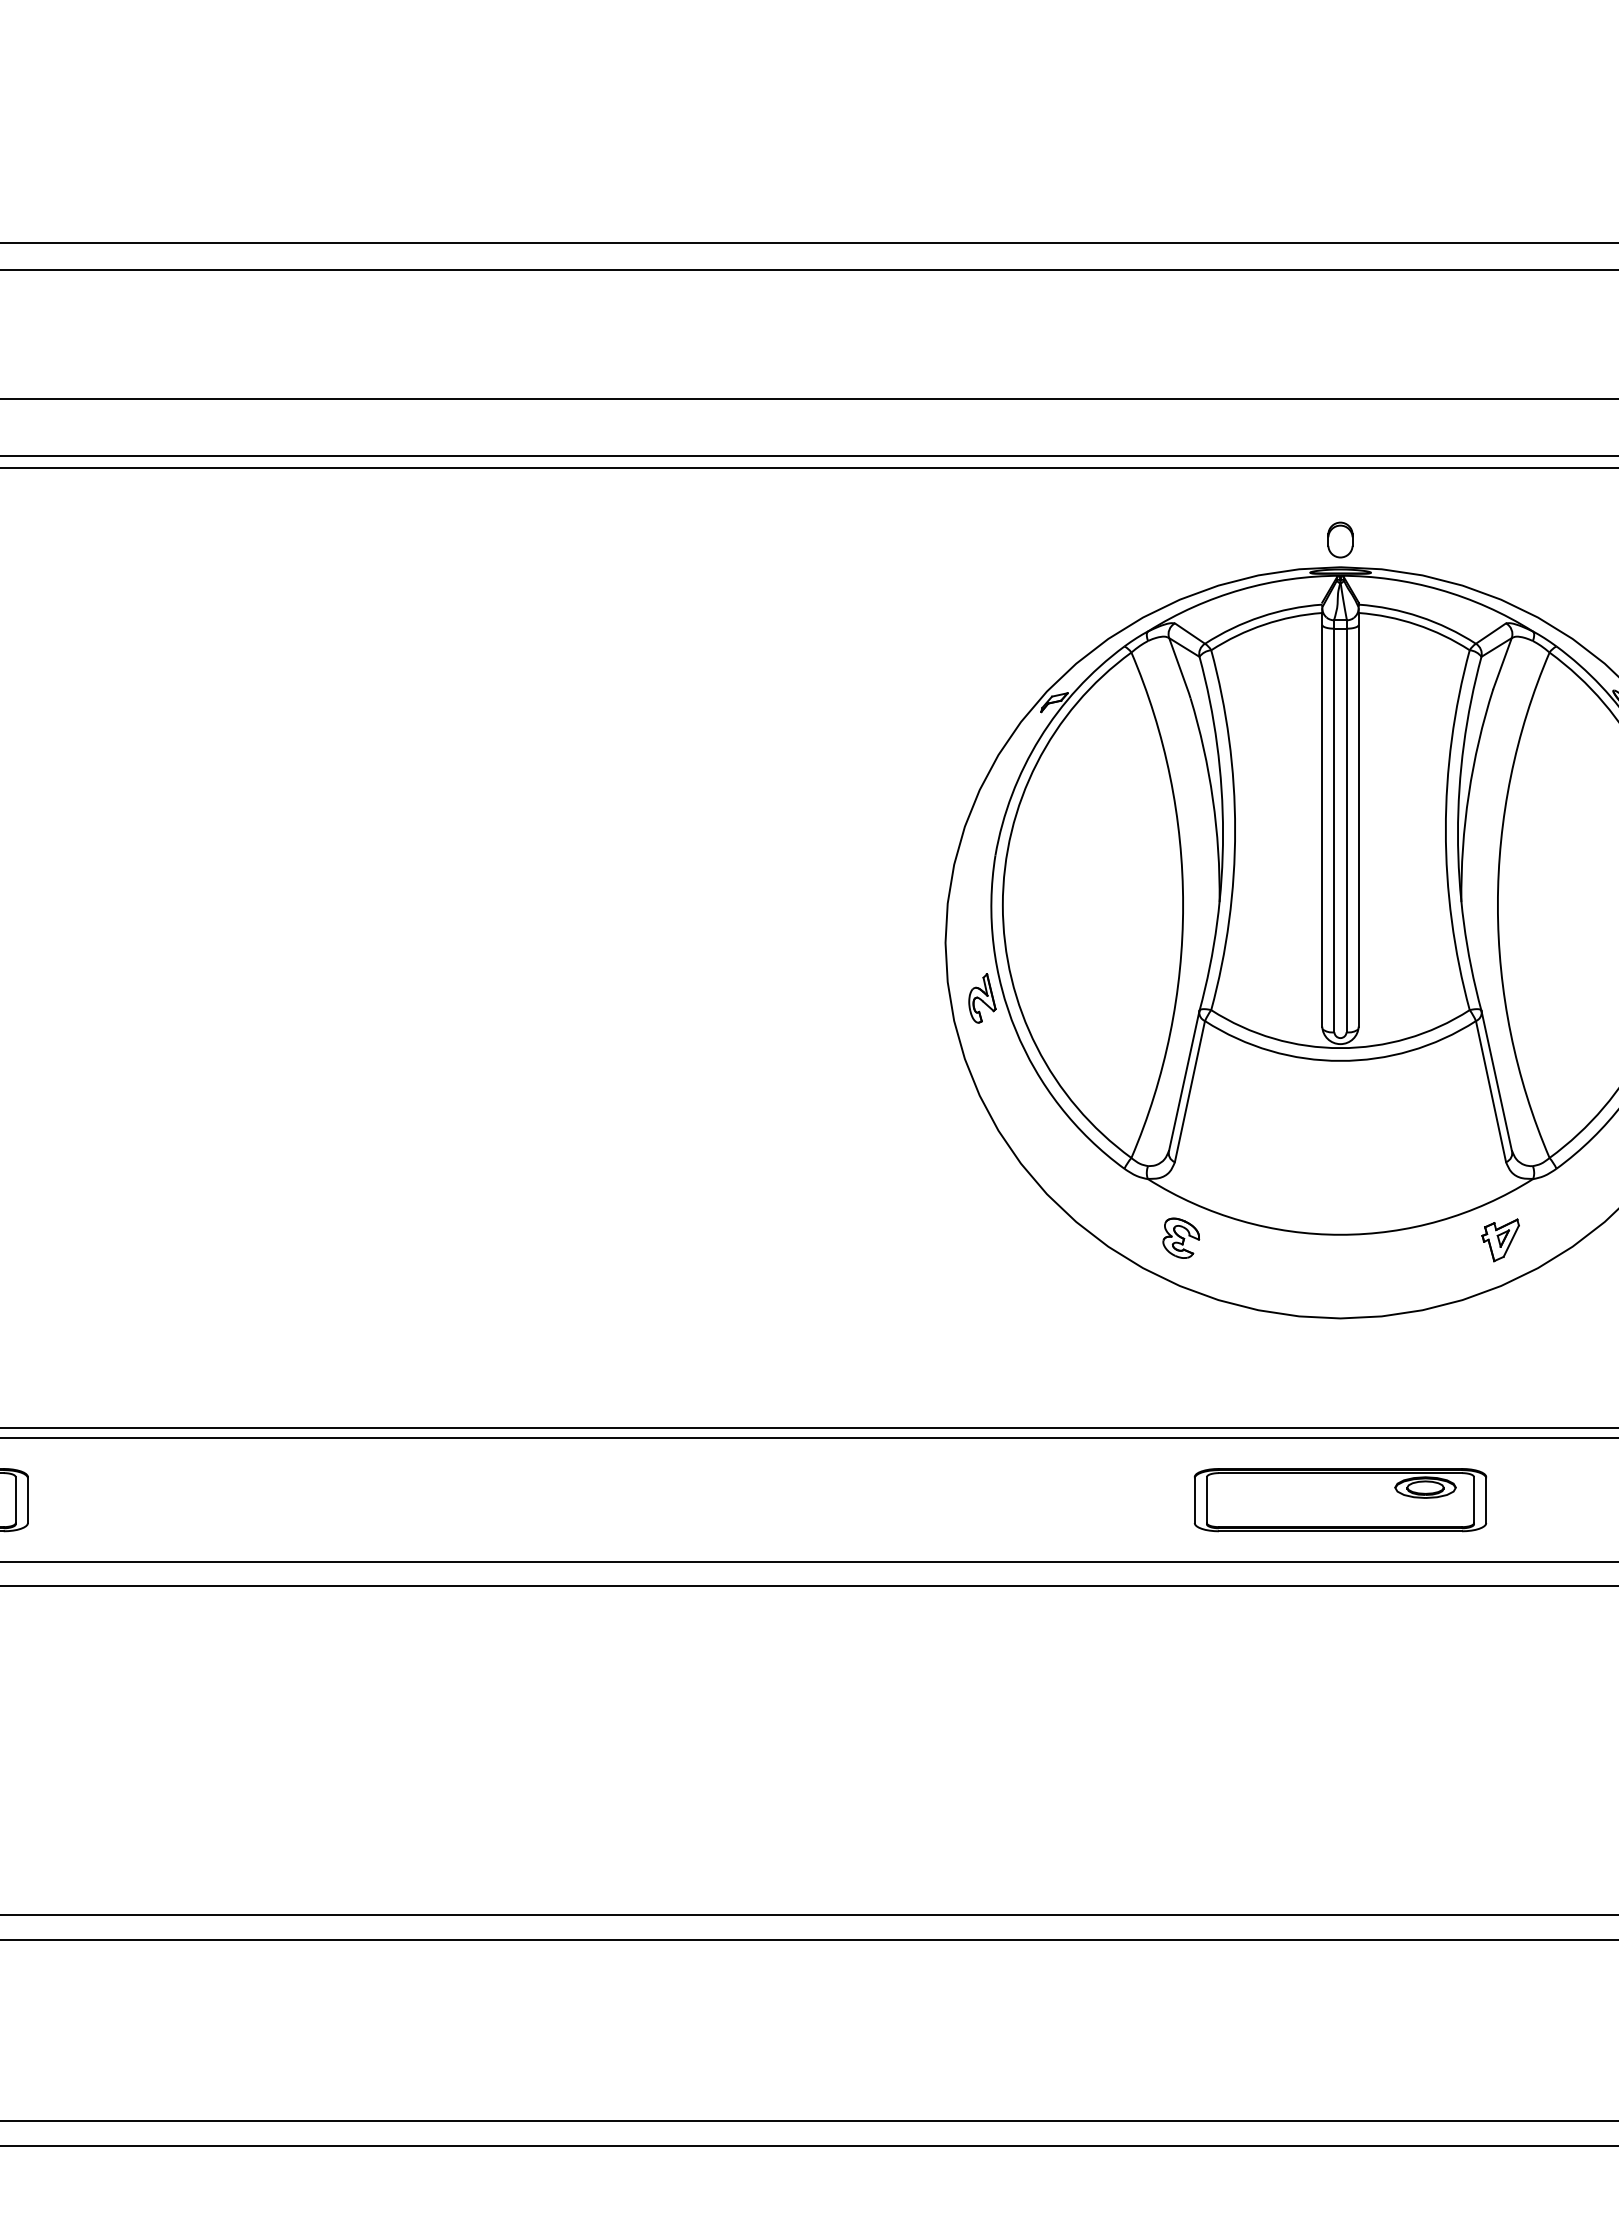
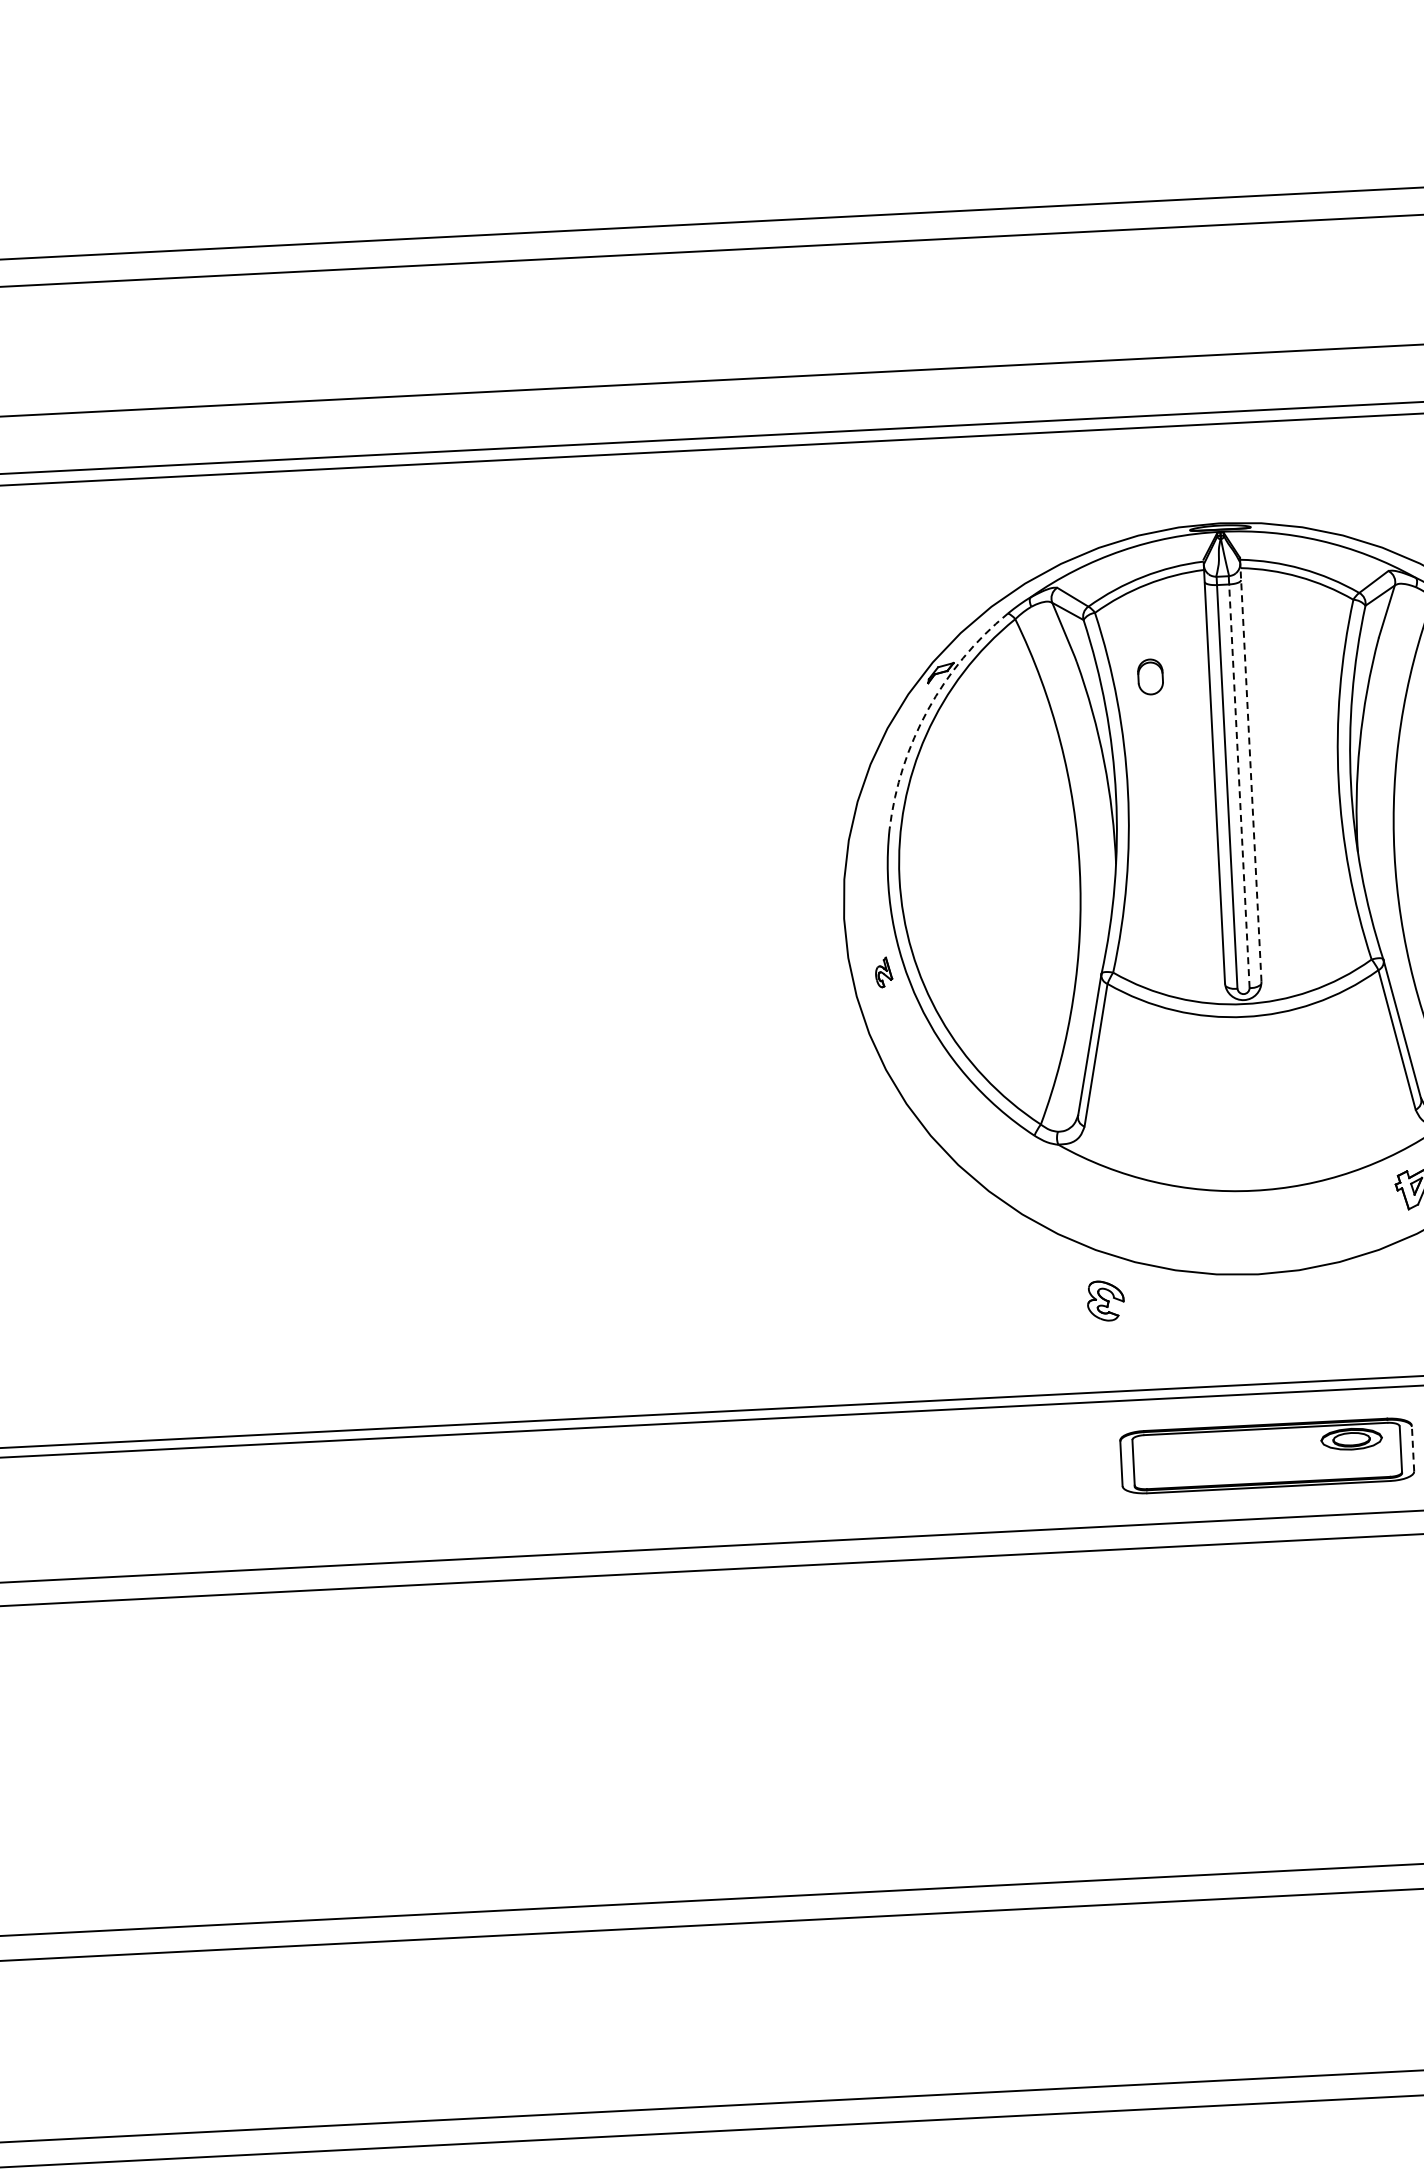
part: (1340, 539) -> (1150, 676), moved
arc: (1039, 738) -> (927, 709), solid -> dashed
line: (1358, 819) -> (1250, 774), solid -> dashed
line: (1346, 830) -> (1239, 786), solid -> dashed
part: (982, 998) -> (883, 972), size x0.6
part: (1181, 1237) -> (1105, 1300), moved
line: (1486, 1500) -> (1413, 1448), solid -> dashed

